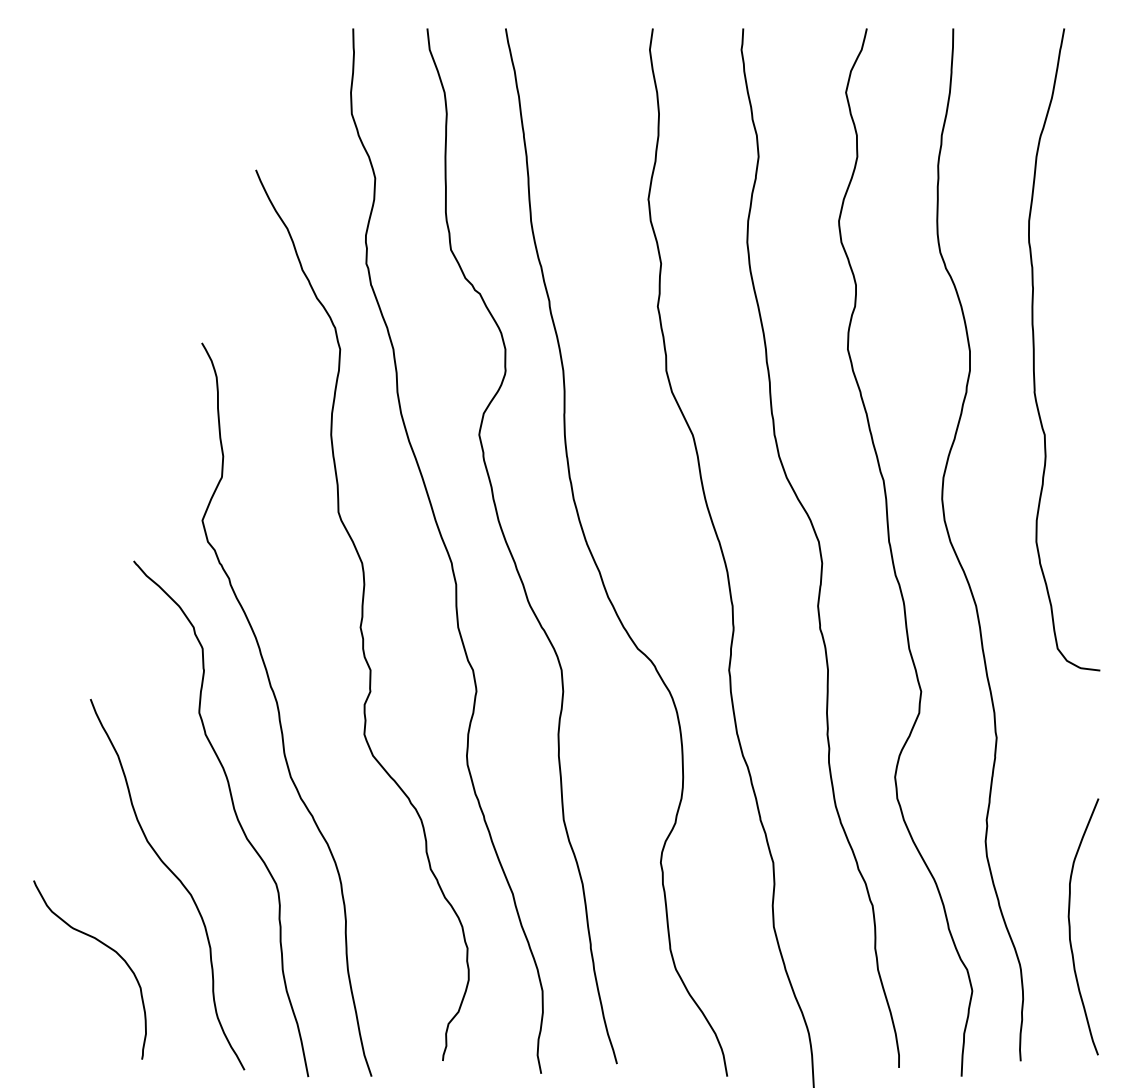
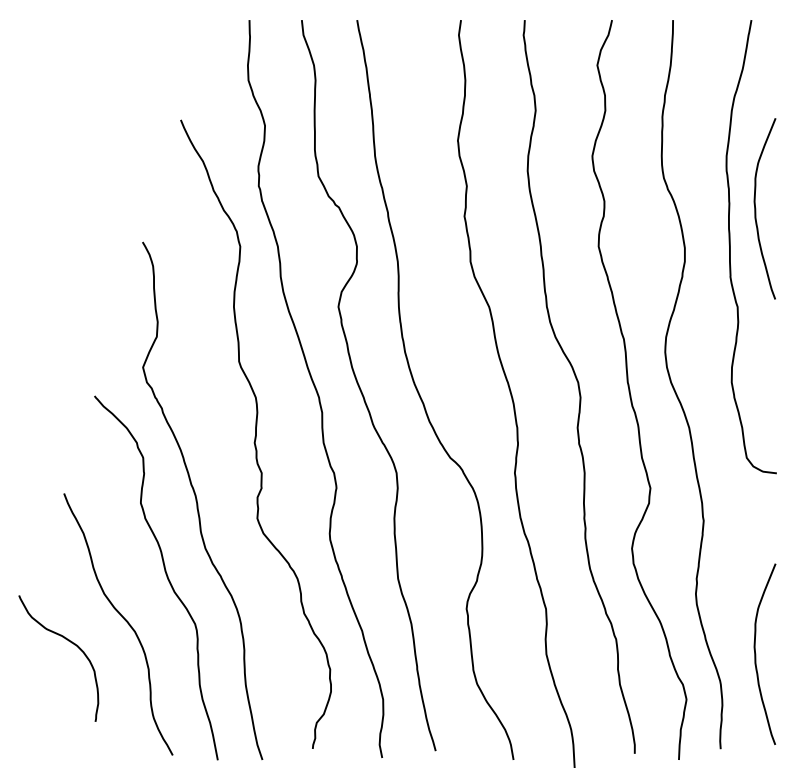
curve: (1070, 295) -> (755, 208), added
curve: (105, 946) -> (69, 642), moved

